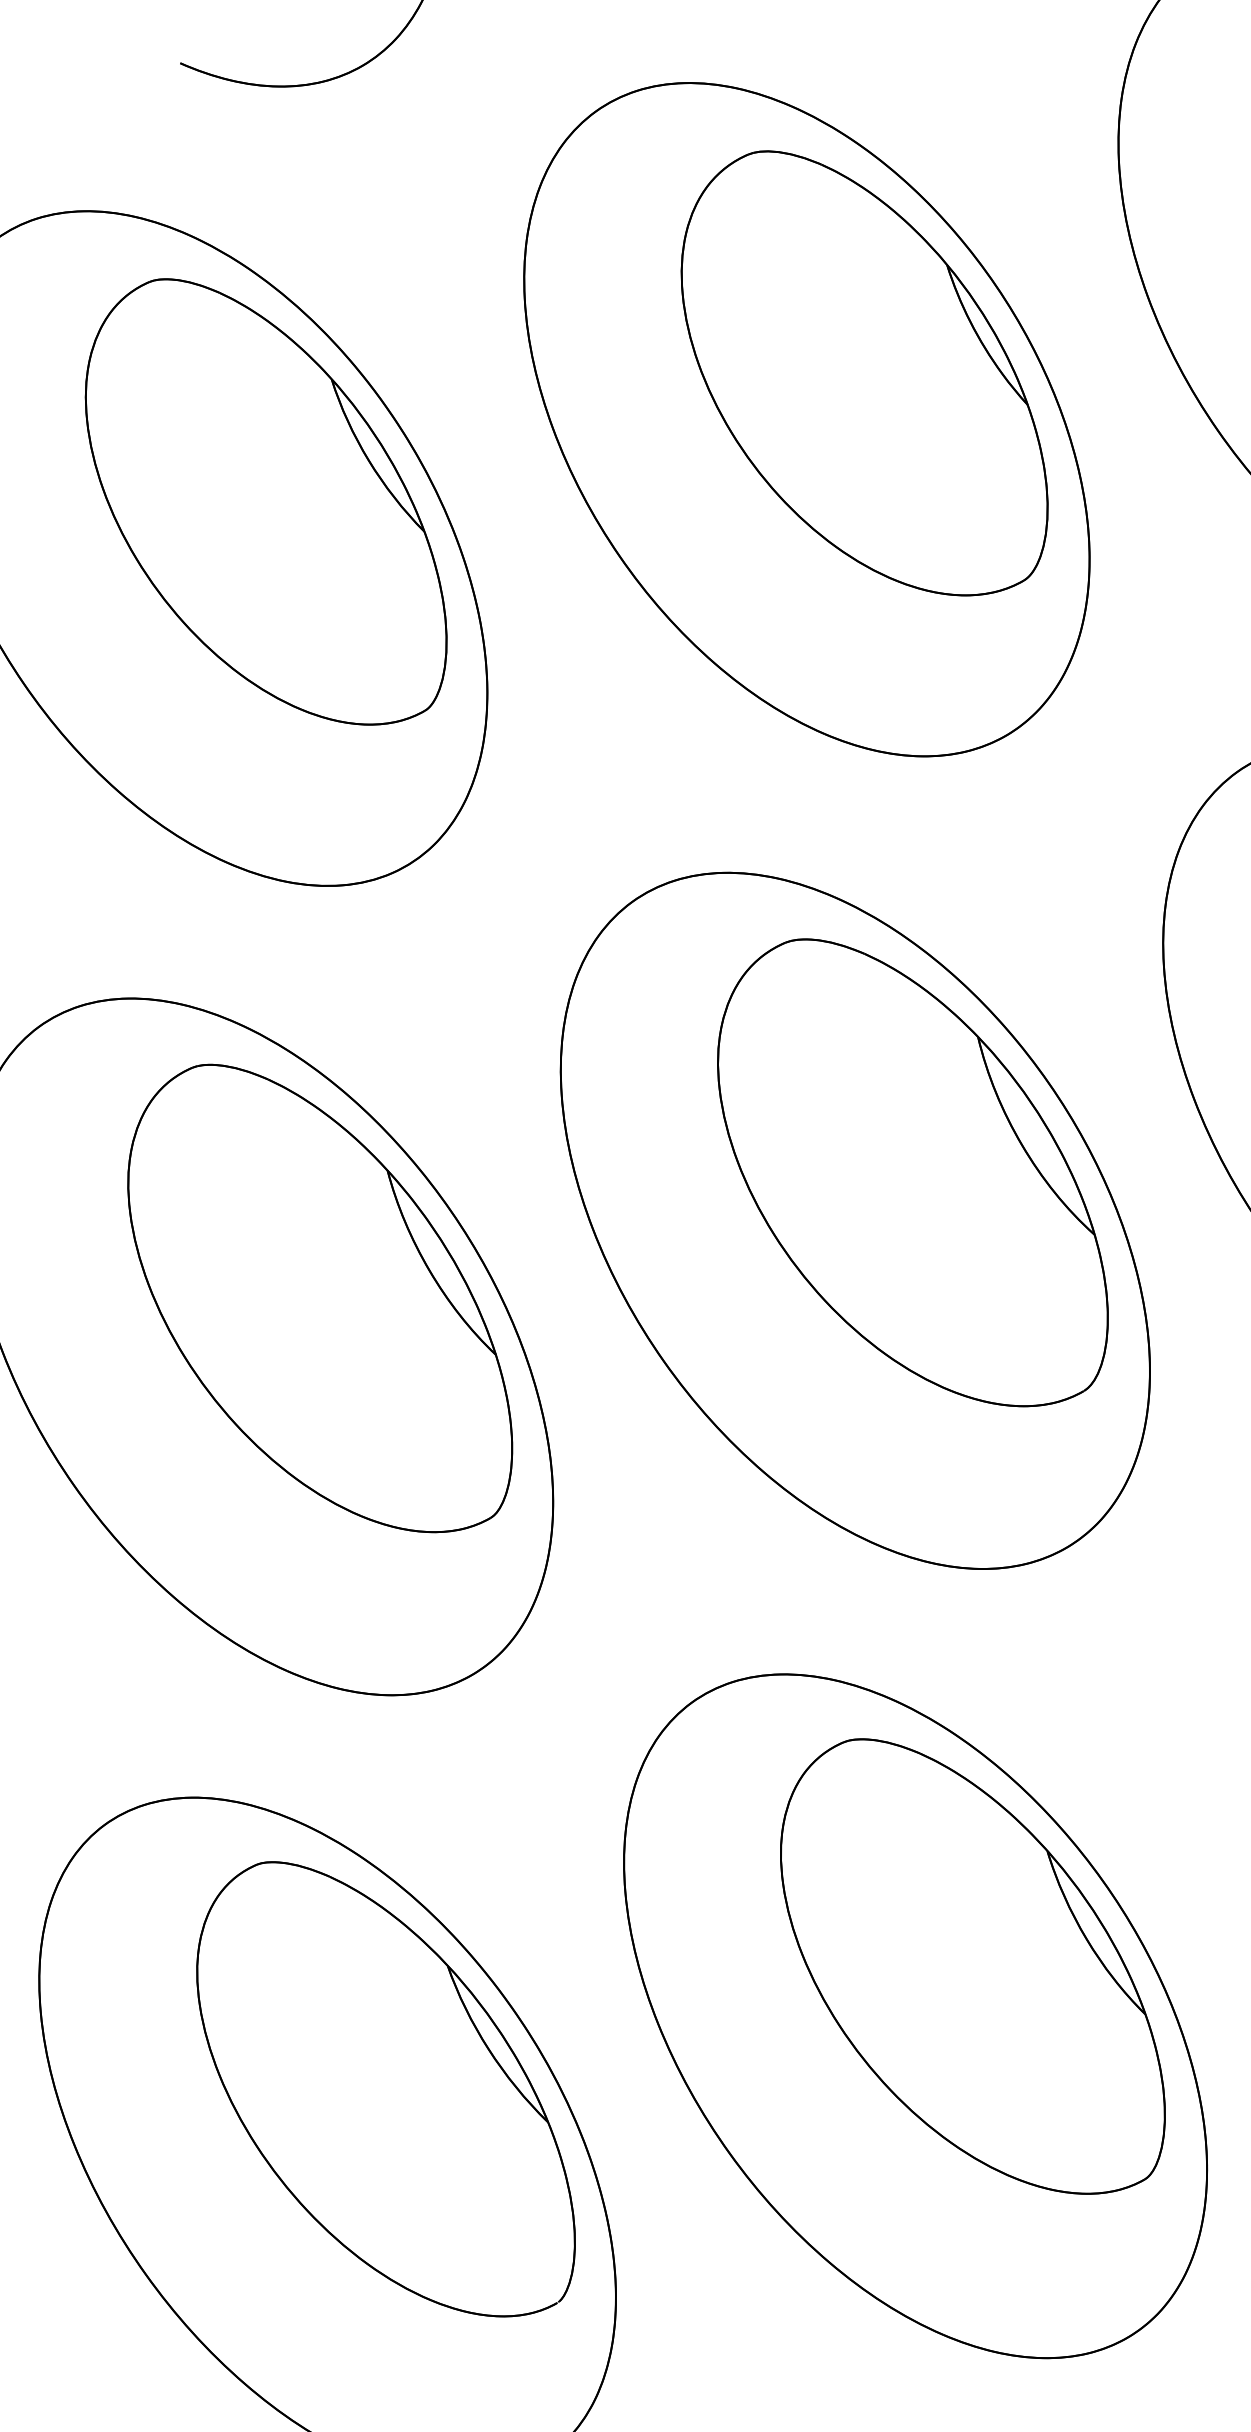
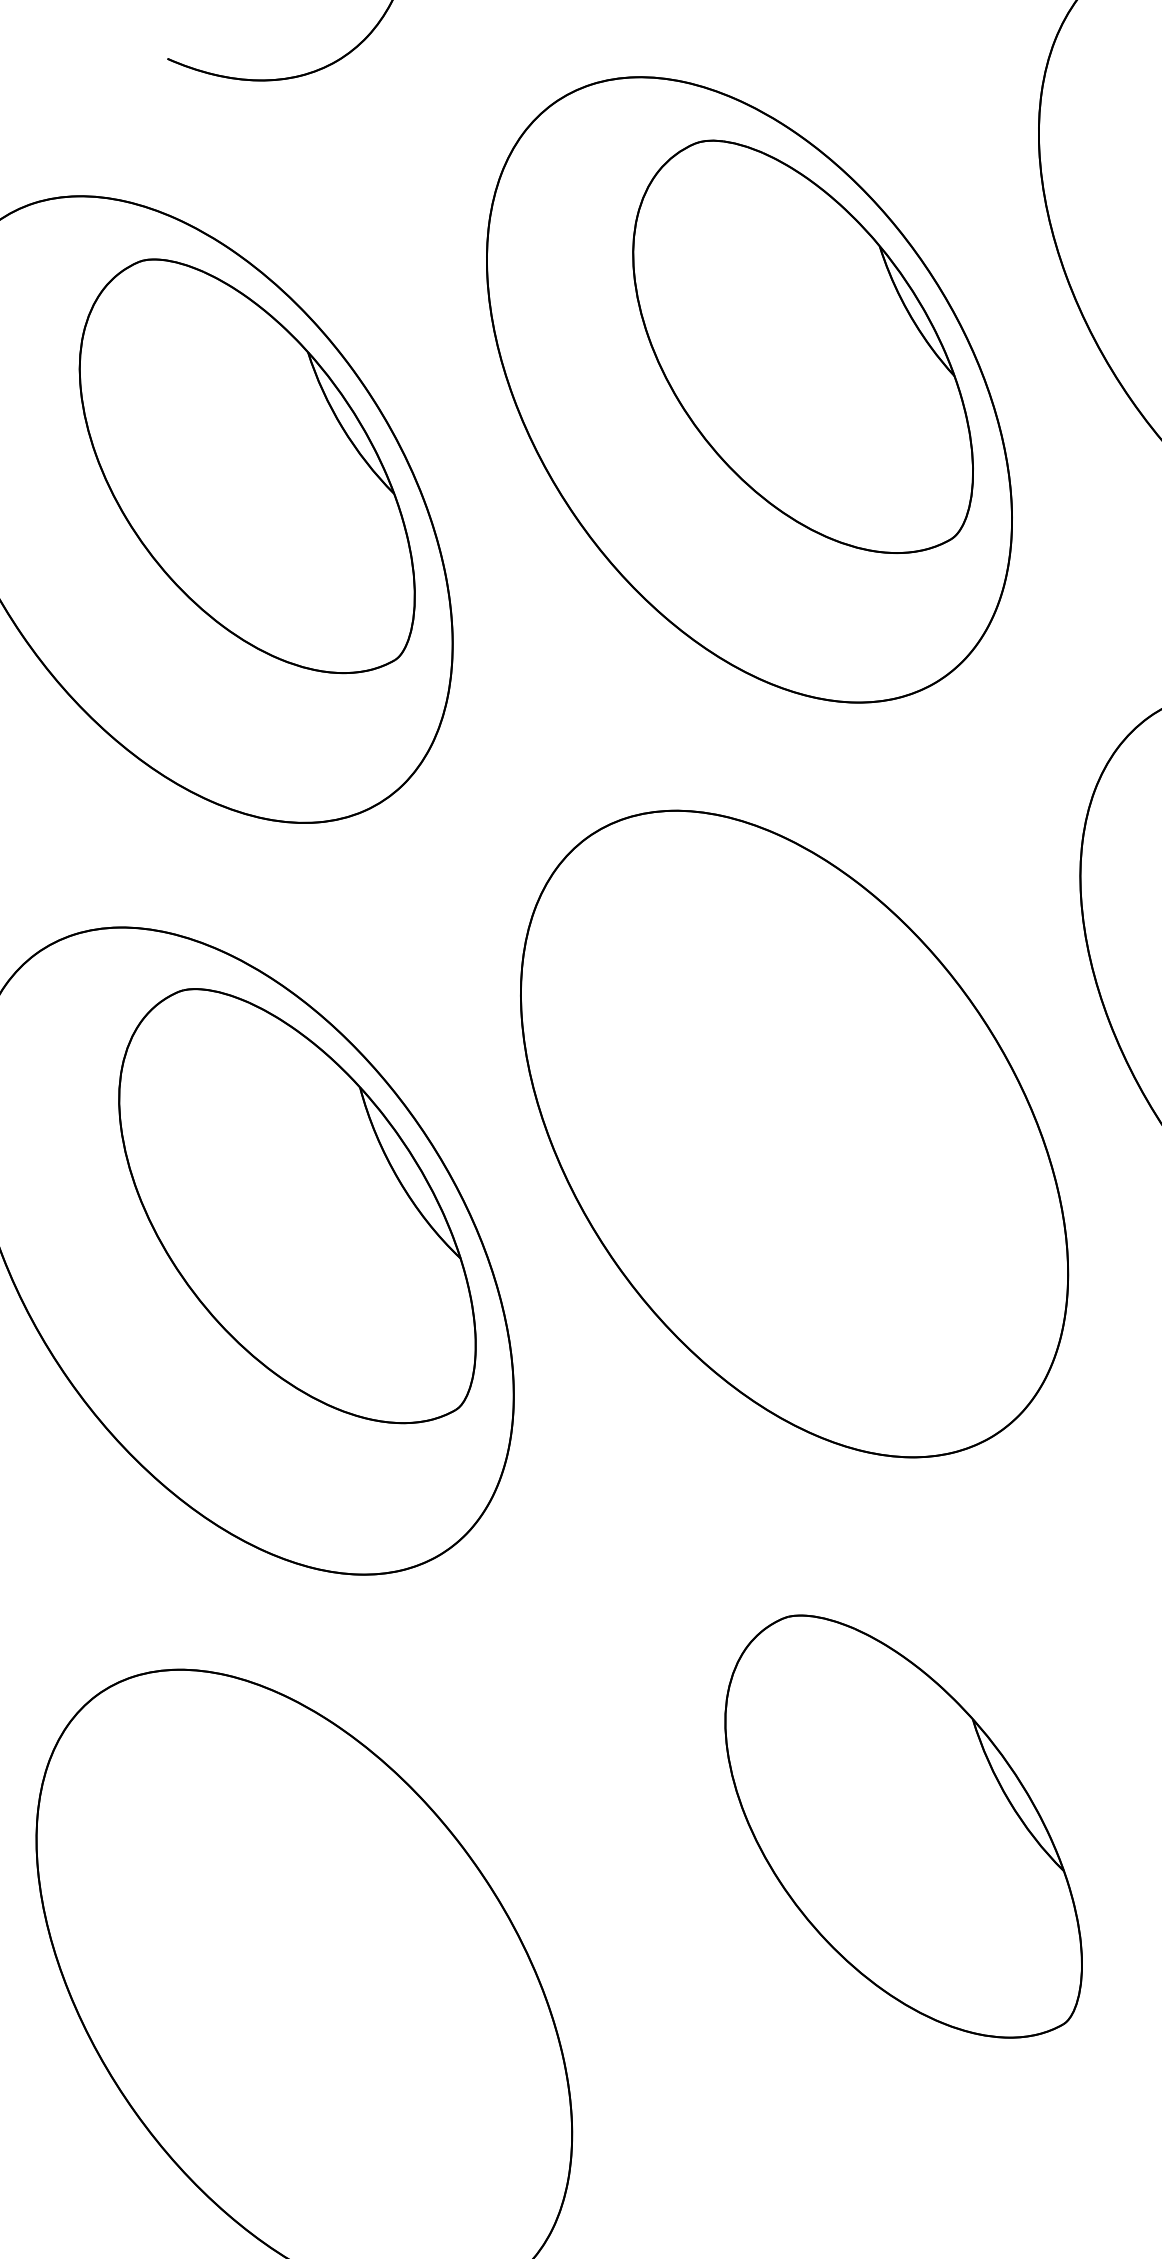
part: (912, 1172) -> (847, 1089), removed
part: (915, 2016) -> (850, 1873), removed
part: (385, 2089) -> (358, 1940), removed

